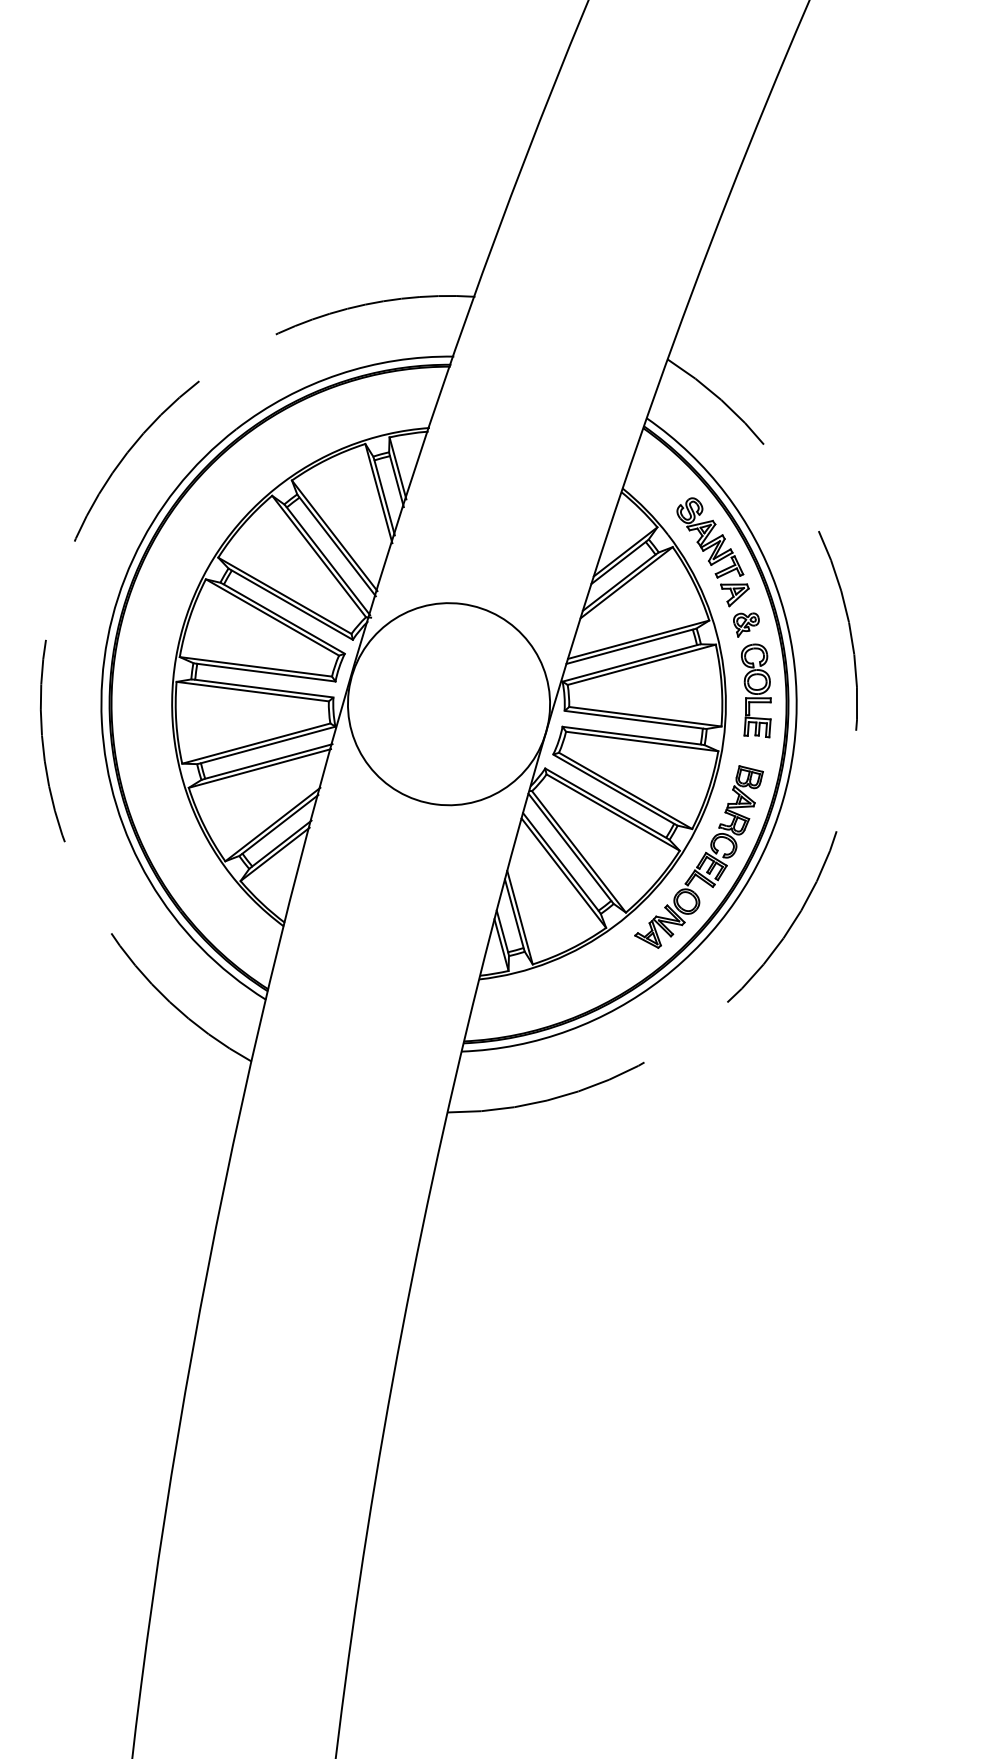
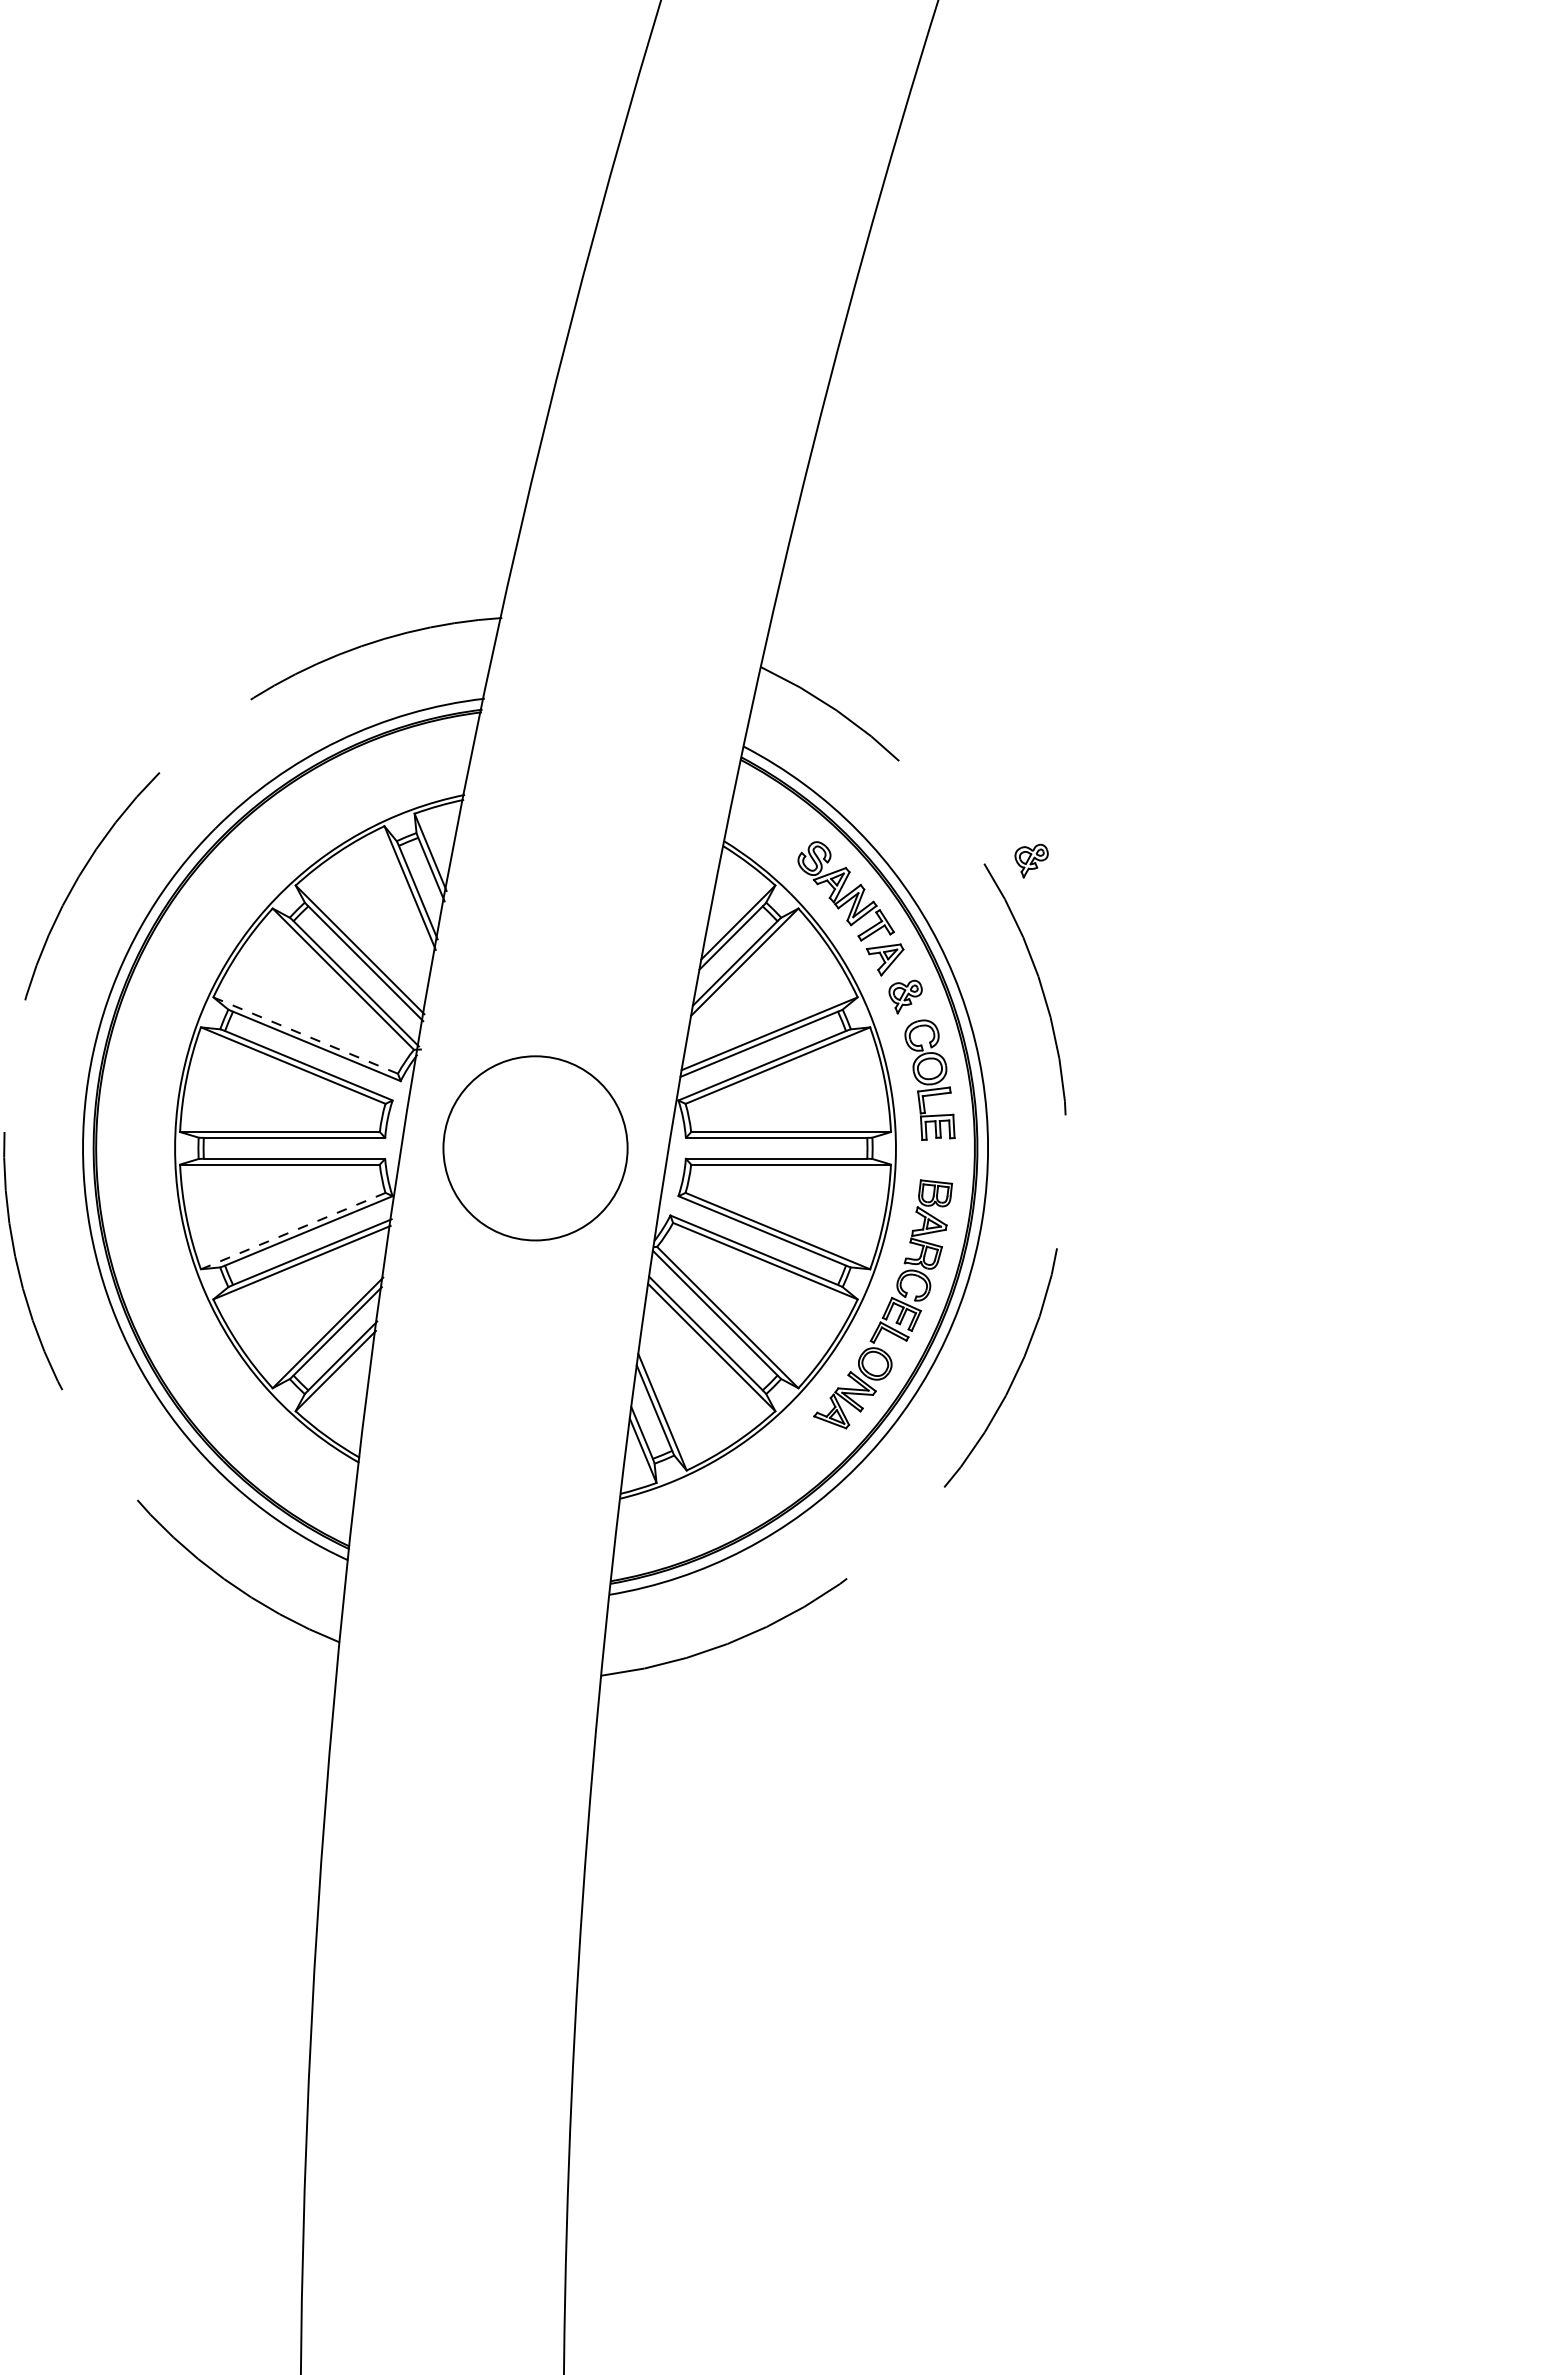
part: (855, 533) -> (1031, 860), added
line: (284, 595) -> (305, 1035), solid -> dashed
circle: (449, 703) -> (535, 1147), size x0.7
line: (256, 743) -> (293, 1231), solid -> dashed

